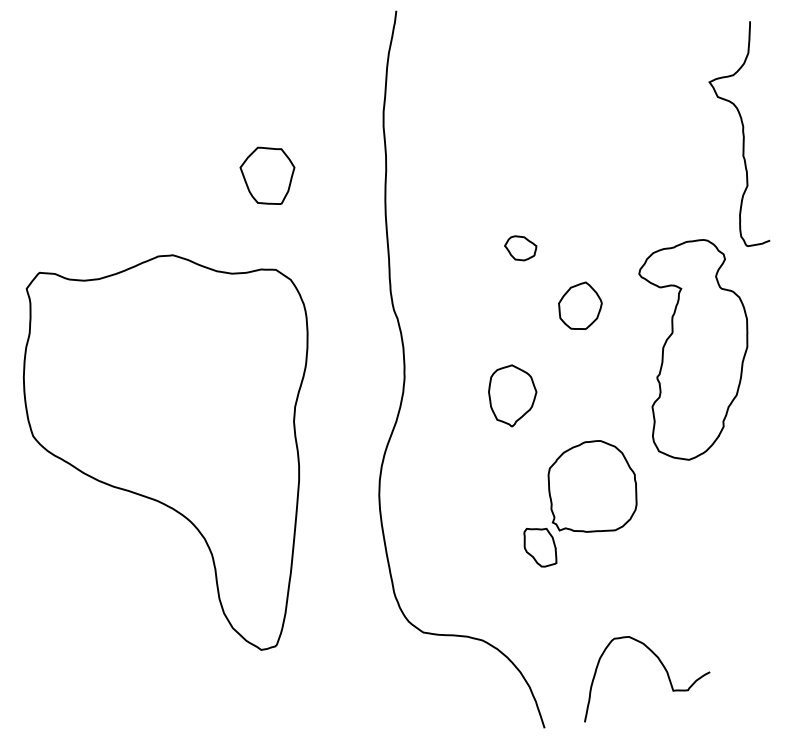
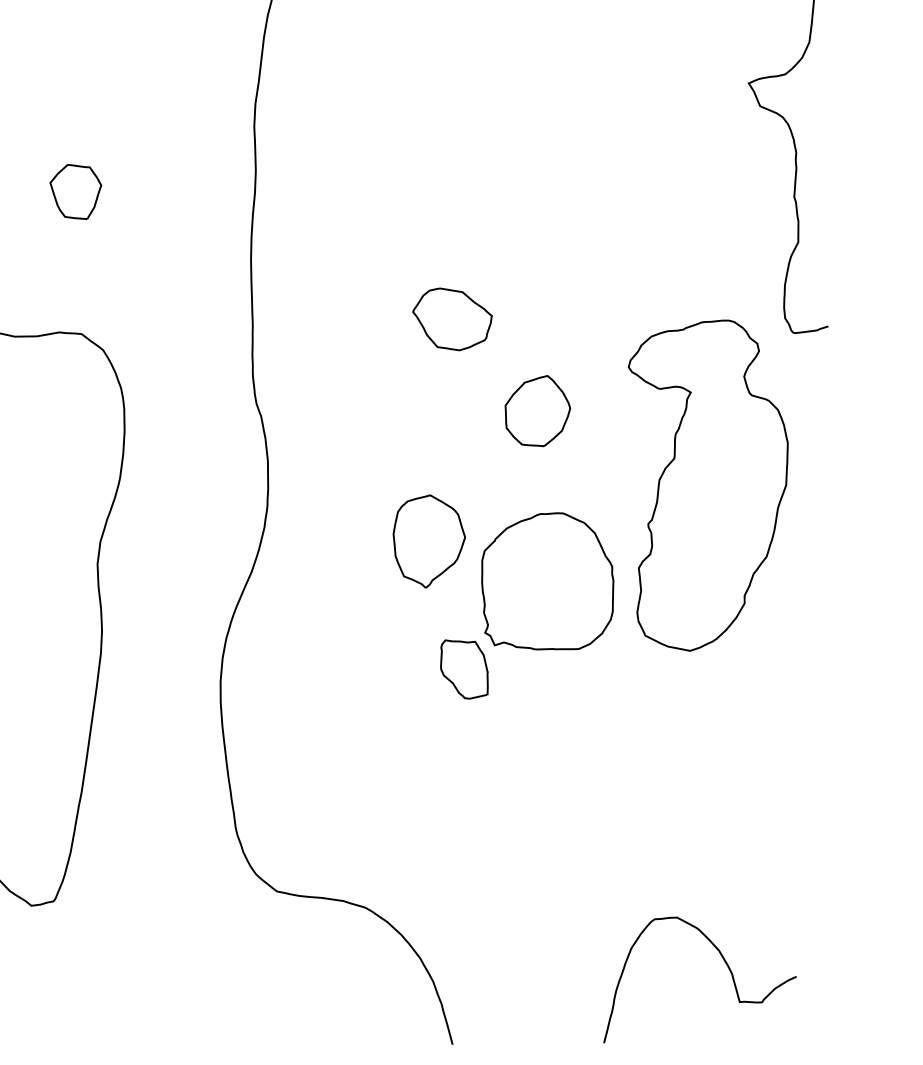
part: (266, 175) -> (74, 191), size x0.62
part: (520, 248) -> (451, 319), size x1.67
part: (580, 503) -> (528, 606), moved
curve: (665, 671) -> (729, 972), moved

